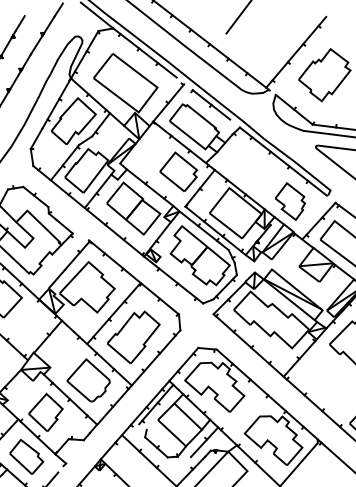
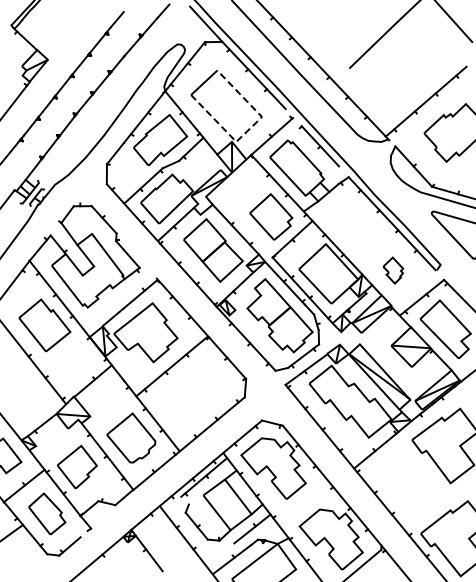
line: (148, 99) -> (249, 129), solid -> dashed
part: (290, 201) -> (393, 270), size x0.6
part: (134, 337) -> (191, 397), removed

